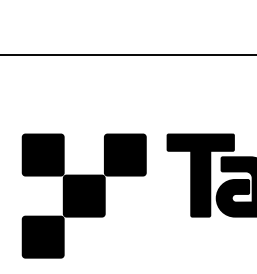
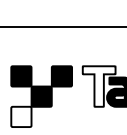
fill: (199, 175) -> (98, 86), removed
fill: (43, 236) -> (21, 116), removed

